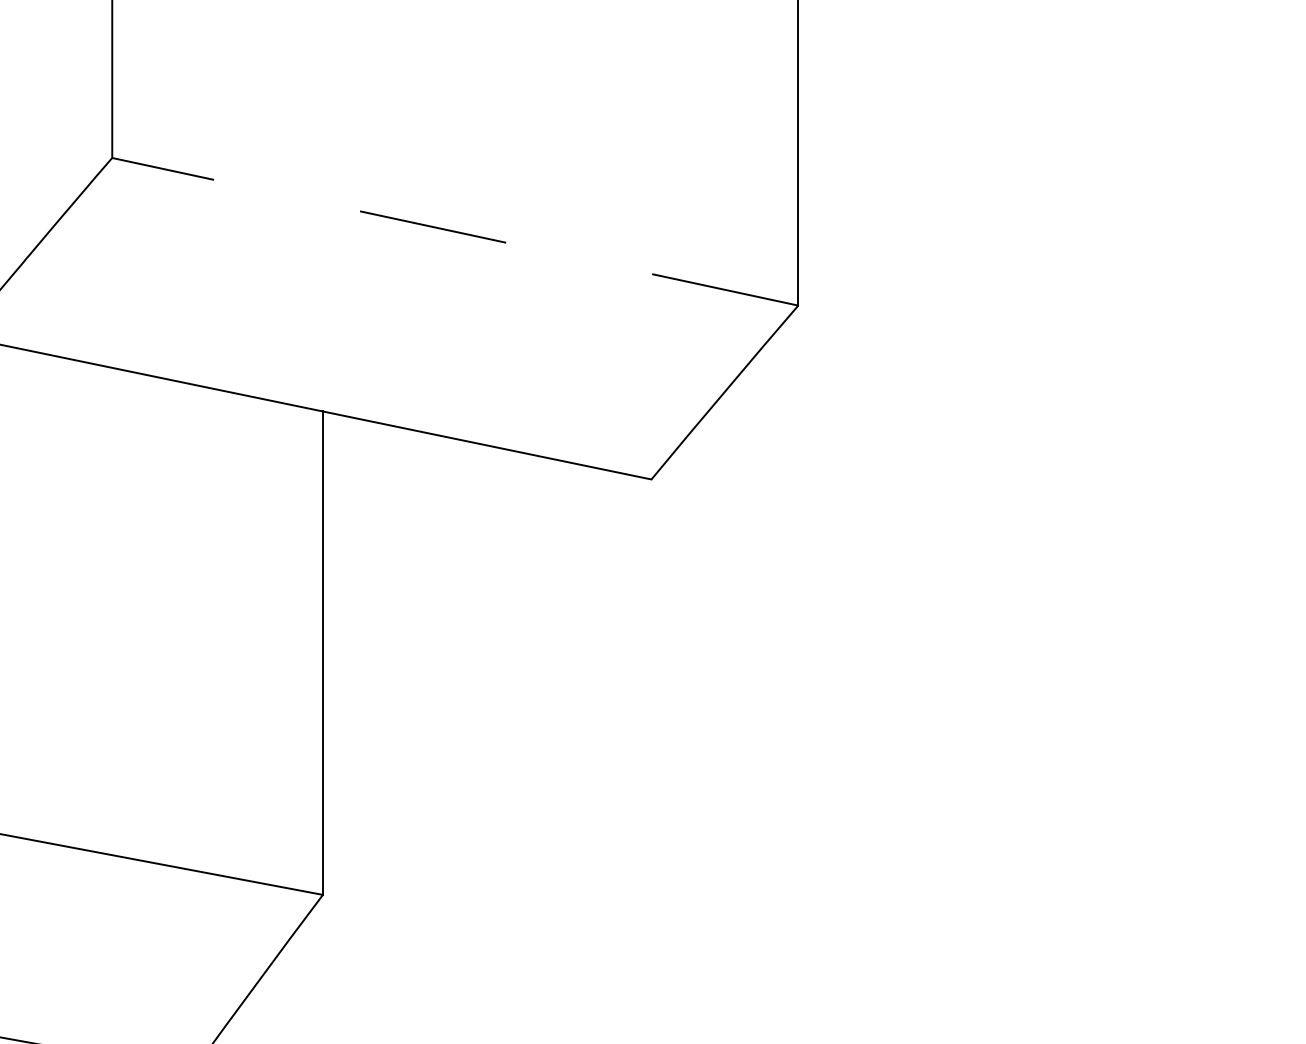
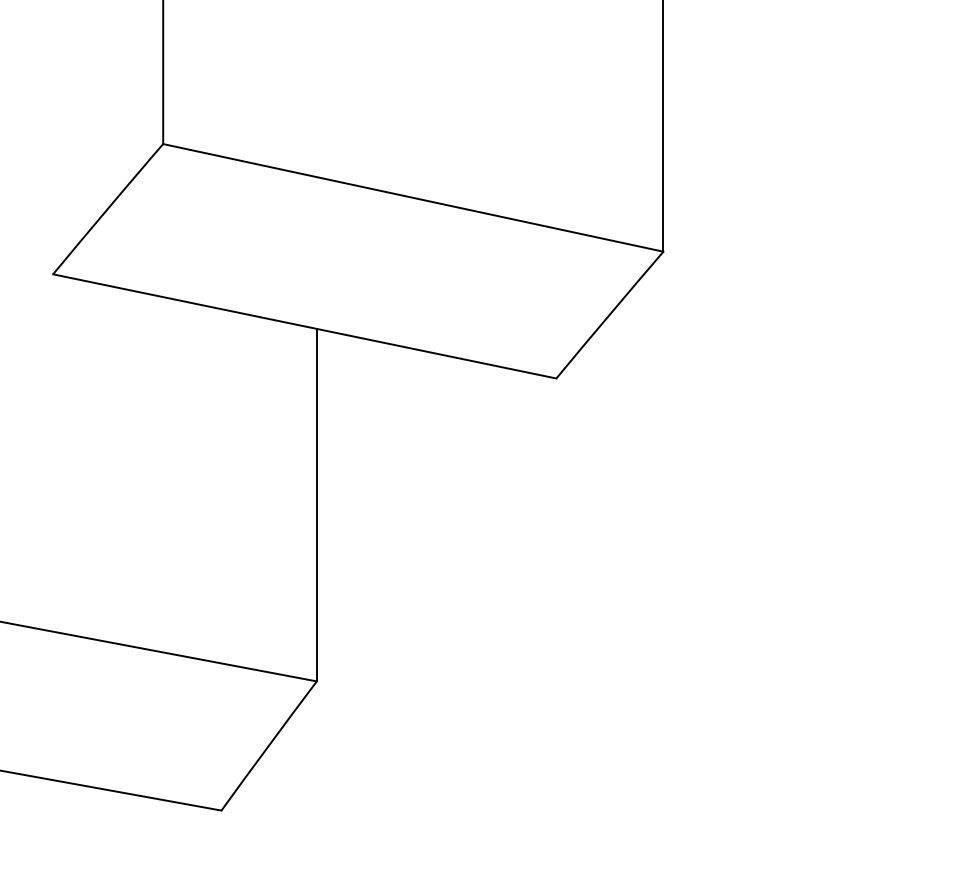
line: (455, 231) -> (413, 197), dashed -> solid

